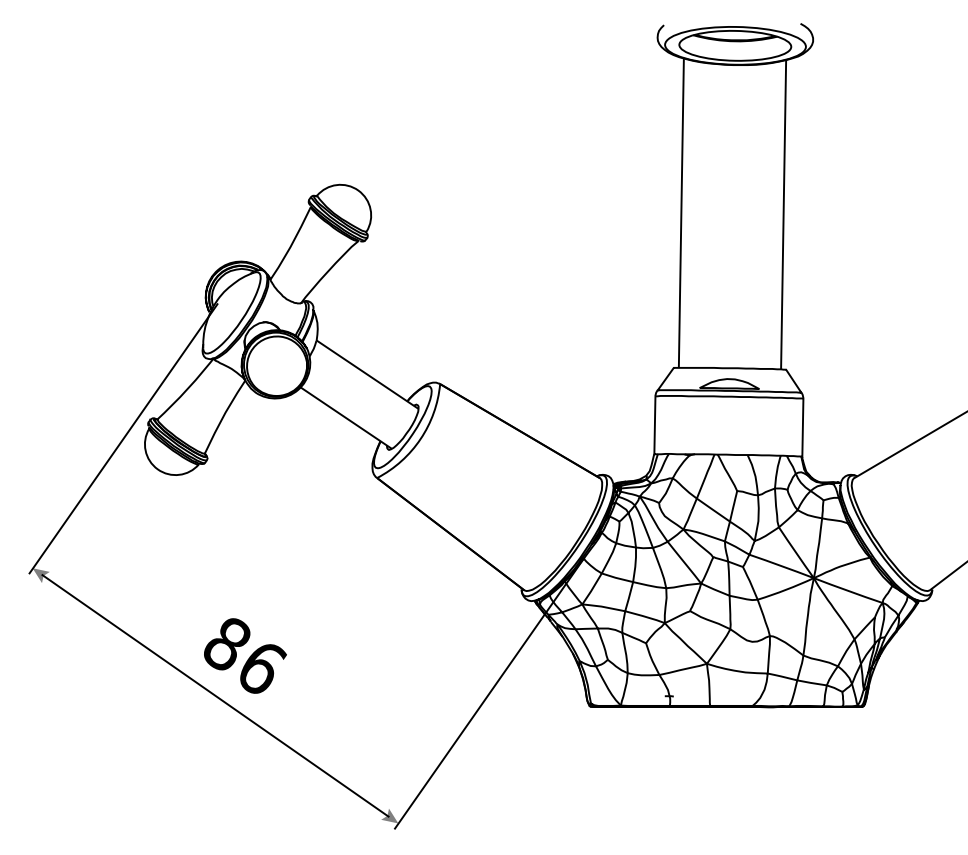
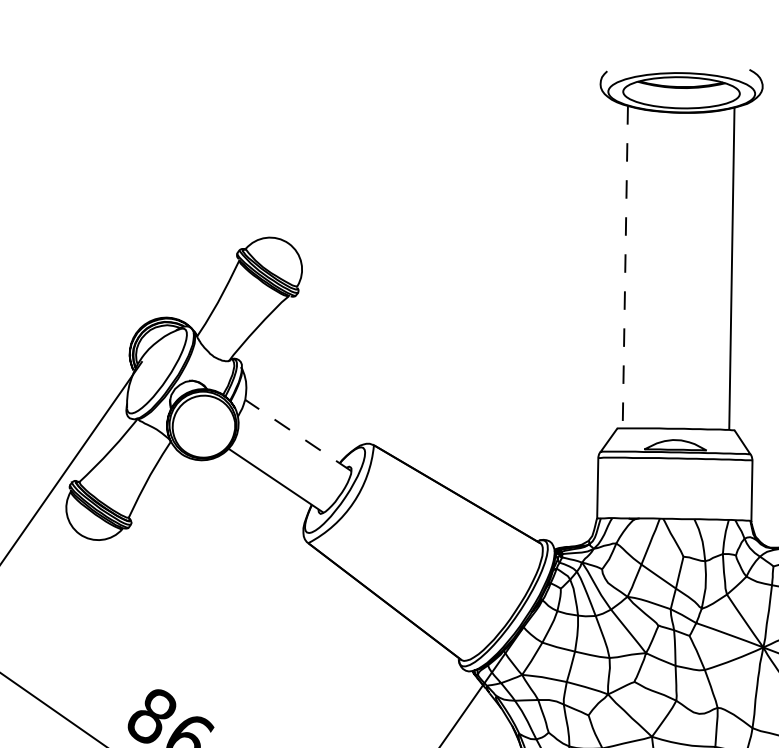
line: (681, 213) -> (625, 267), solid -> dashed
line: (367, 374) -> (298, 435), solid -> dashed

